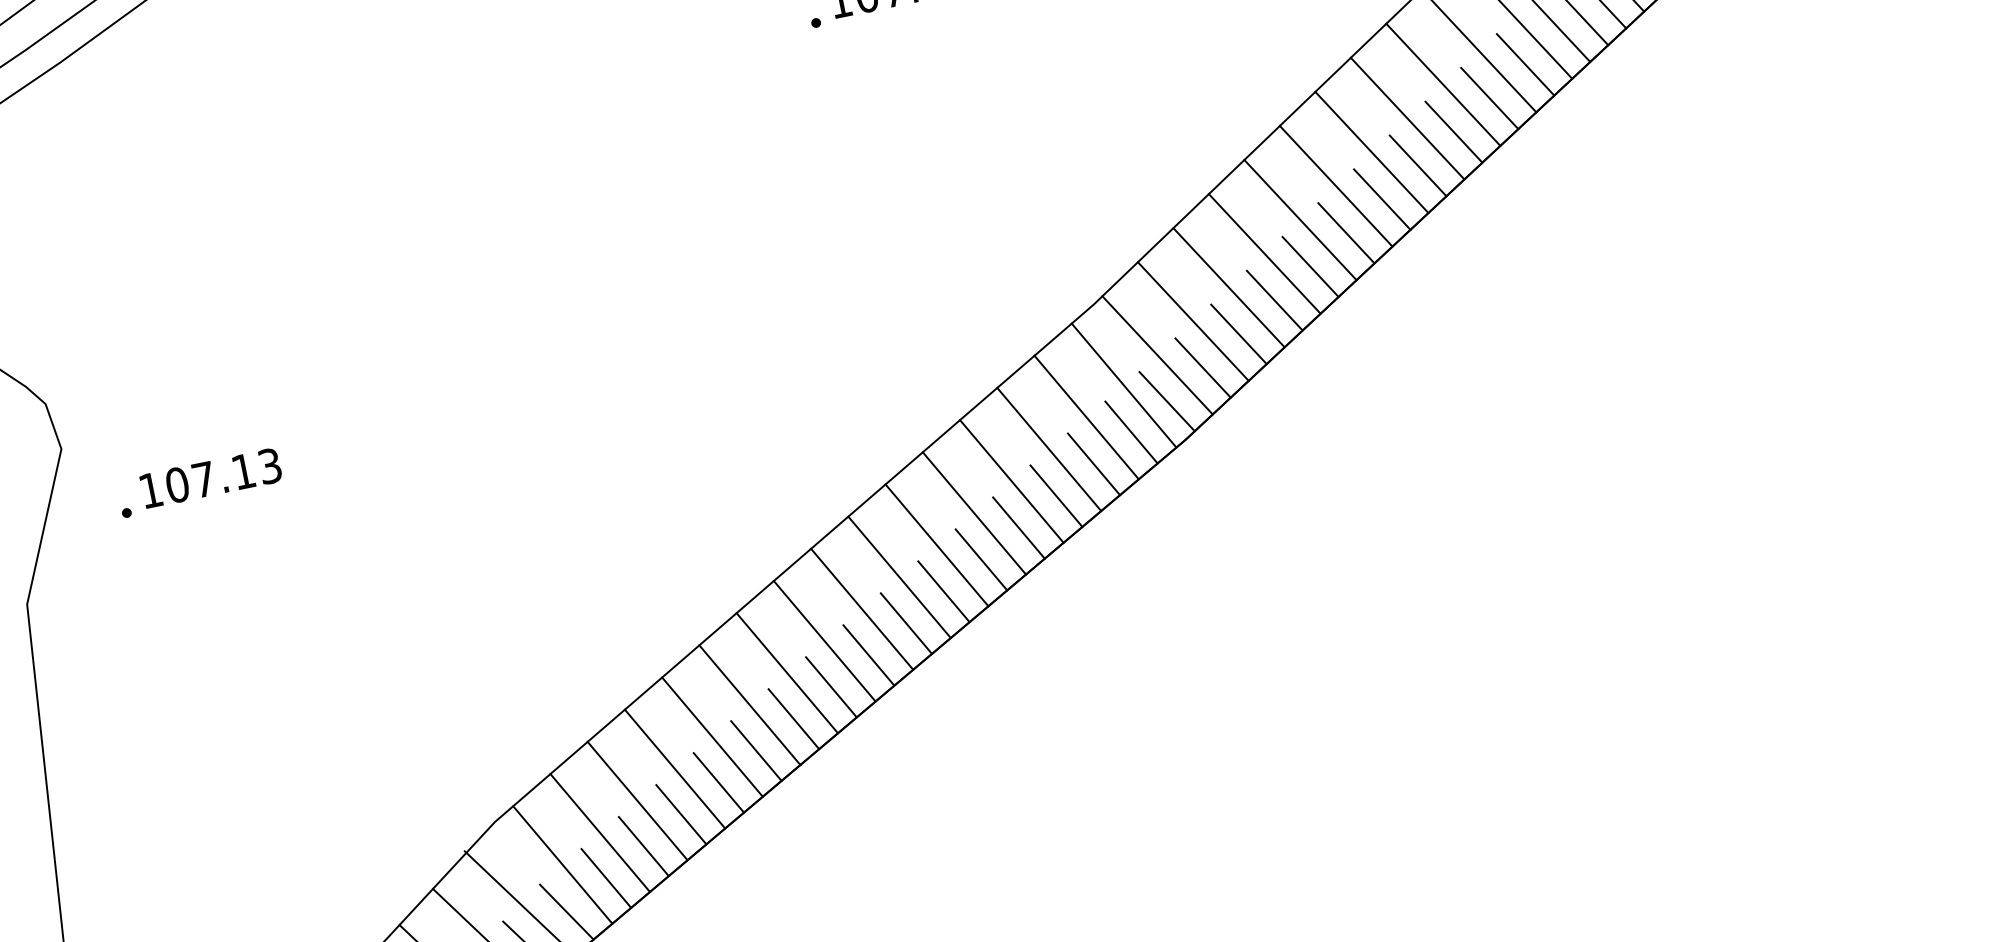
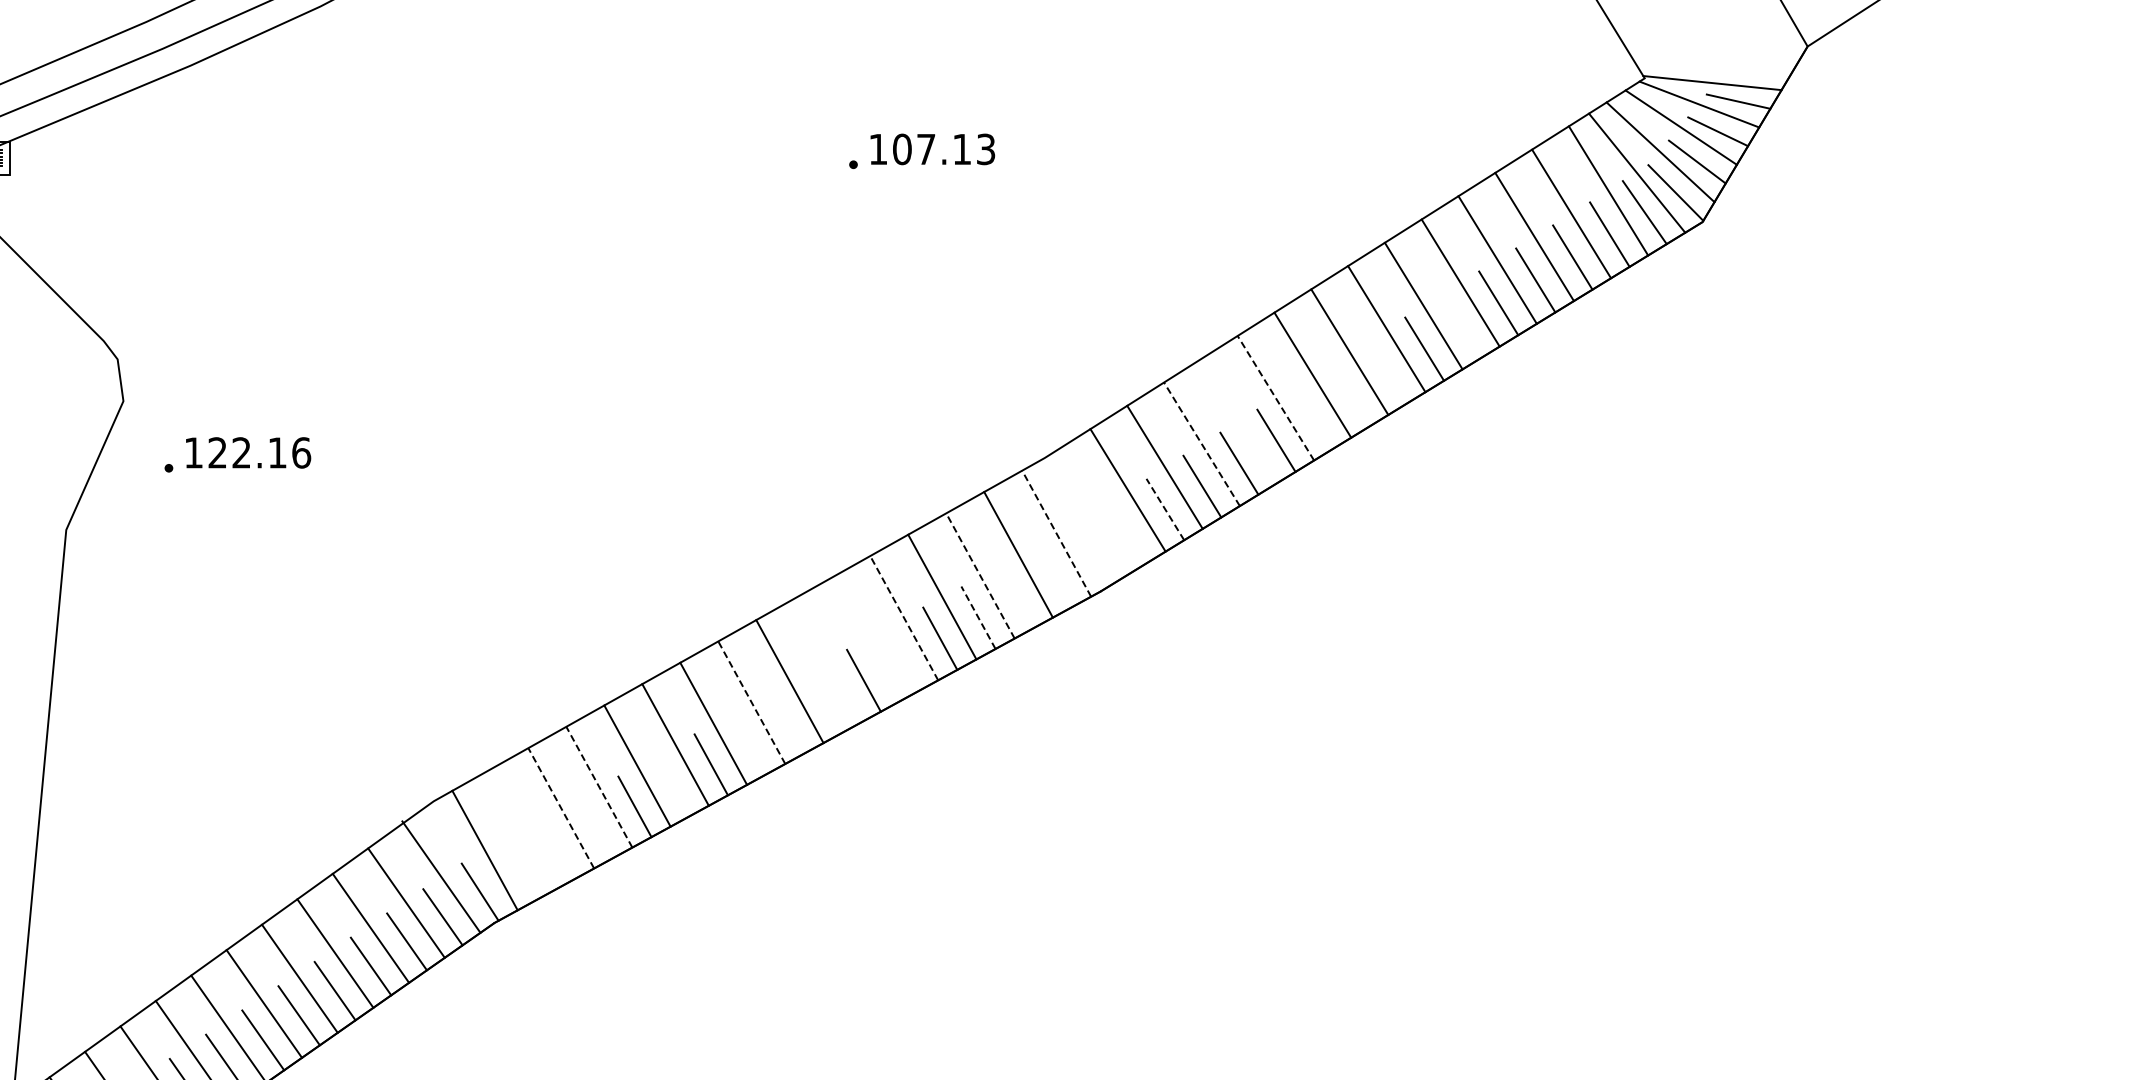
line: (1525, 65) -> (1461, 326), removed
line: (1453, 131) -> (1387, 371), removed
line: (1417, 165) -> (1350, 394), removed
line: (1335, 185) -> (1275, 397), solid -> dashed
line: (1382, 199) -> (1313, 417), removed
line: (1300, 220) -> (1238, 421), removed
line: (1264, 253) -> (1201, 443), solid -> dashed
line: (1239, 334) -> (1165, 509), solid -> dashed
line: (1156, 355) -> (1090, 513), removed
line: (1203, 368) -> (1128, 532), removed
line: (1123, 385) -> (1056, 533), solid -> dashed
line: (1166, 400) -> (1090, 554), removed
line: (1131, 432) -> (1054, 575), removed
line: (1049, 448) -> (980, 575), solid -> dashed
line: (1093, 464) -> (1016, 596), removed
text: (223, 475) -> (259, 452), 107.13 -> 122.16
line: (1056, 495) -> (978, 617), solid -> dashed
line: (974, 513) -> (904, 618), solid -> dashed
line: (936, 545) -> (865, 639), removed
line: (981, 559) -> (902, 659), removed
line: (899, 577) -> (827, 660), removed
line: (906, 623) -> (825, 701), removed
line: (824, 641) -> (751, 702), solid -> dashed
line: (868, 655) -> (787, 722), removed
line: (831, 686) -> (749, 743), removed
line: (755, 750) -> (672, 785), removed
line: (675, 769) -> (599, 787), solid -> dashed
line: (637, 801) -> (561, 808), solid -> dashed
line: (680, 814) -> (596, 827), removed
line: (599, 833) -> (522, 829), removed
line: (643, 846) -> (558, 848), removed
line: (606, 877) -> (520, 869), removed

